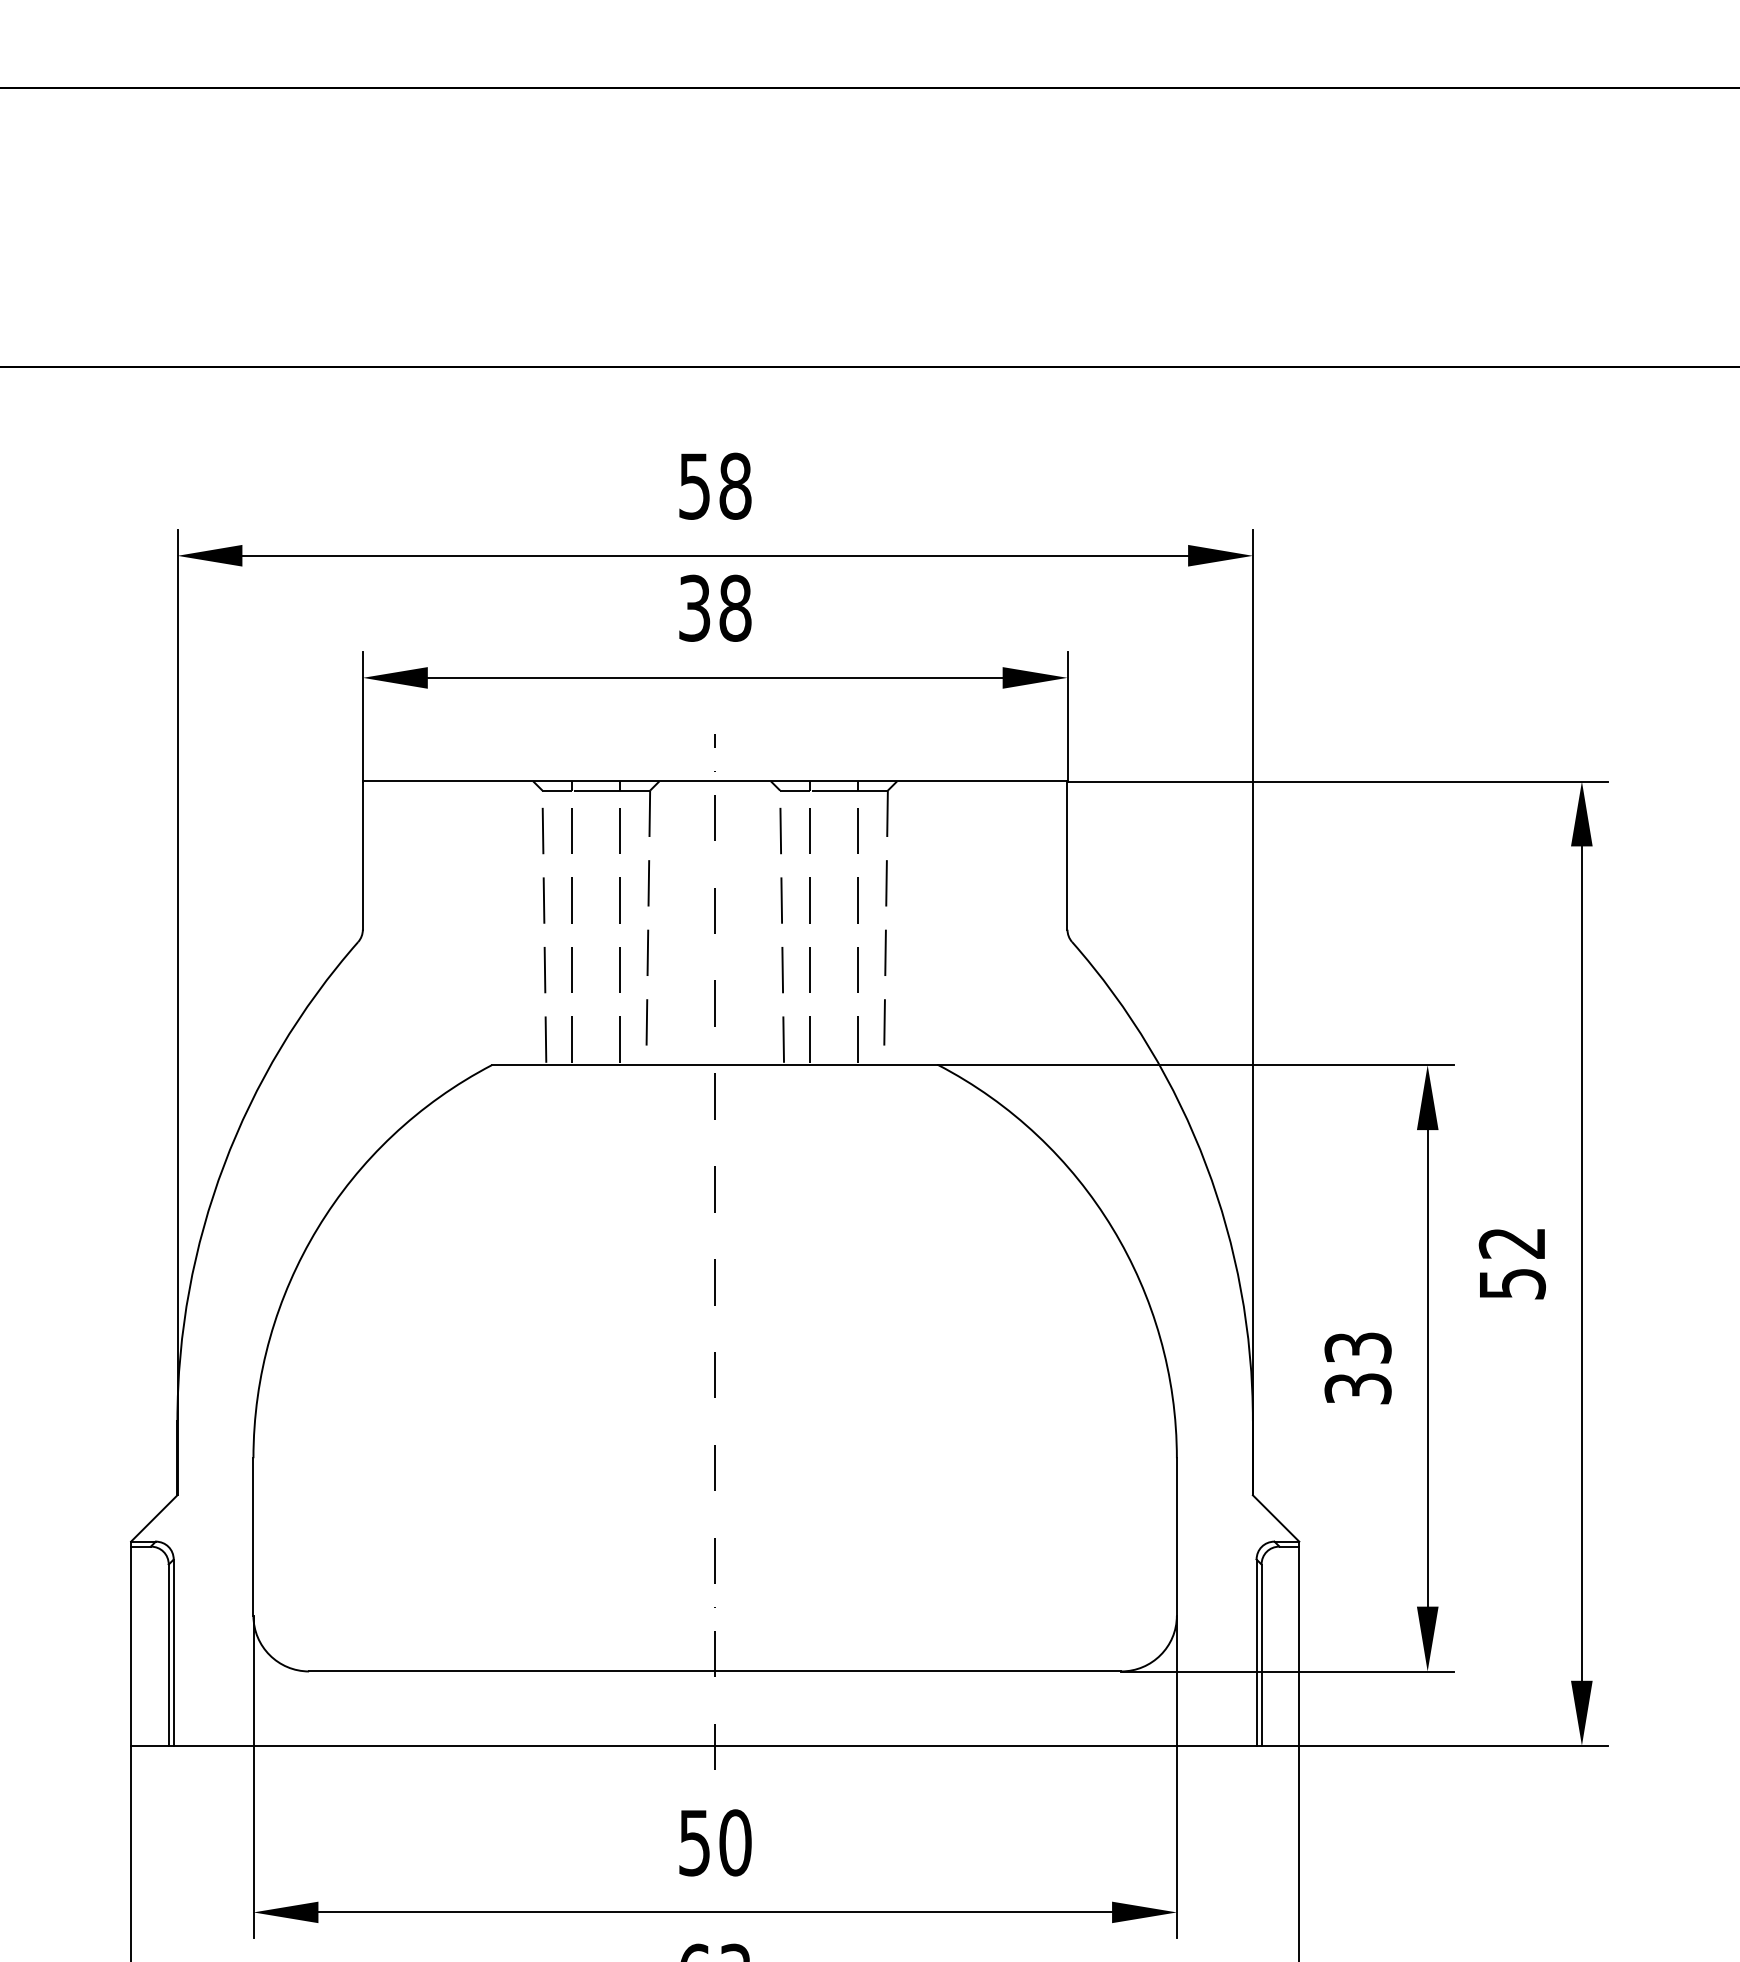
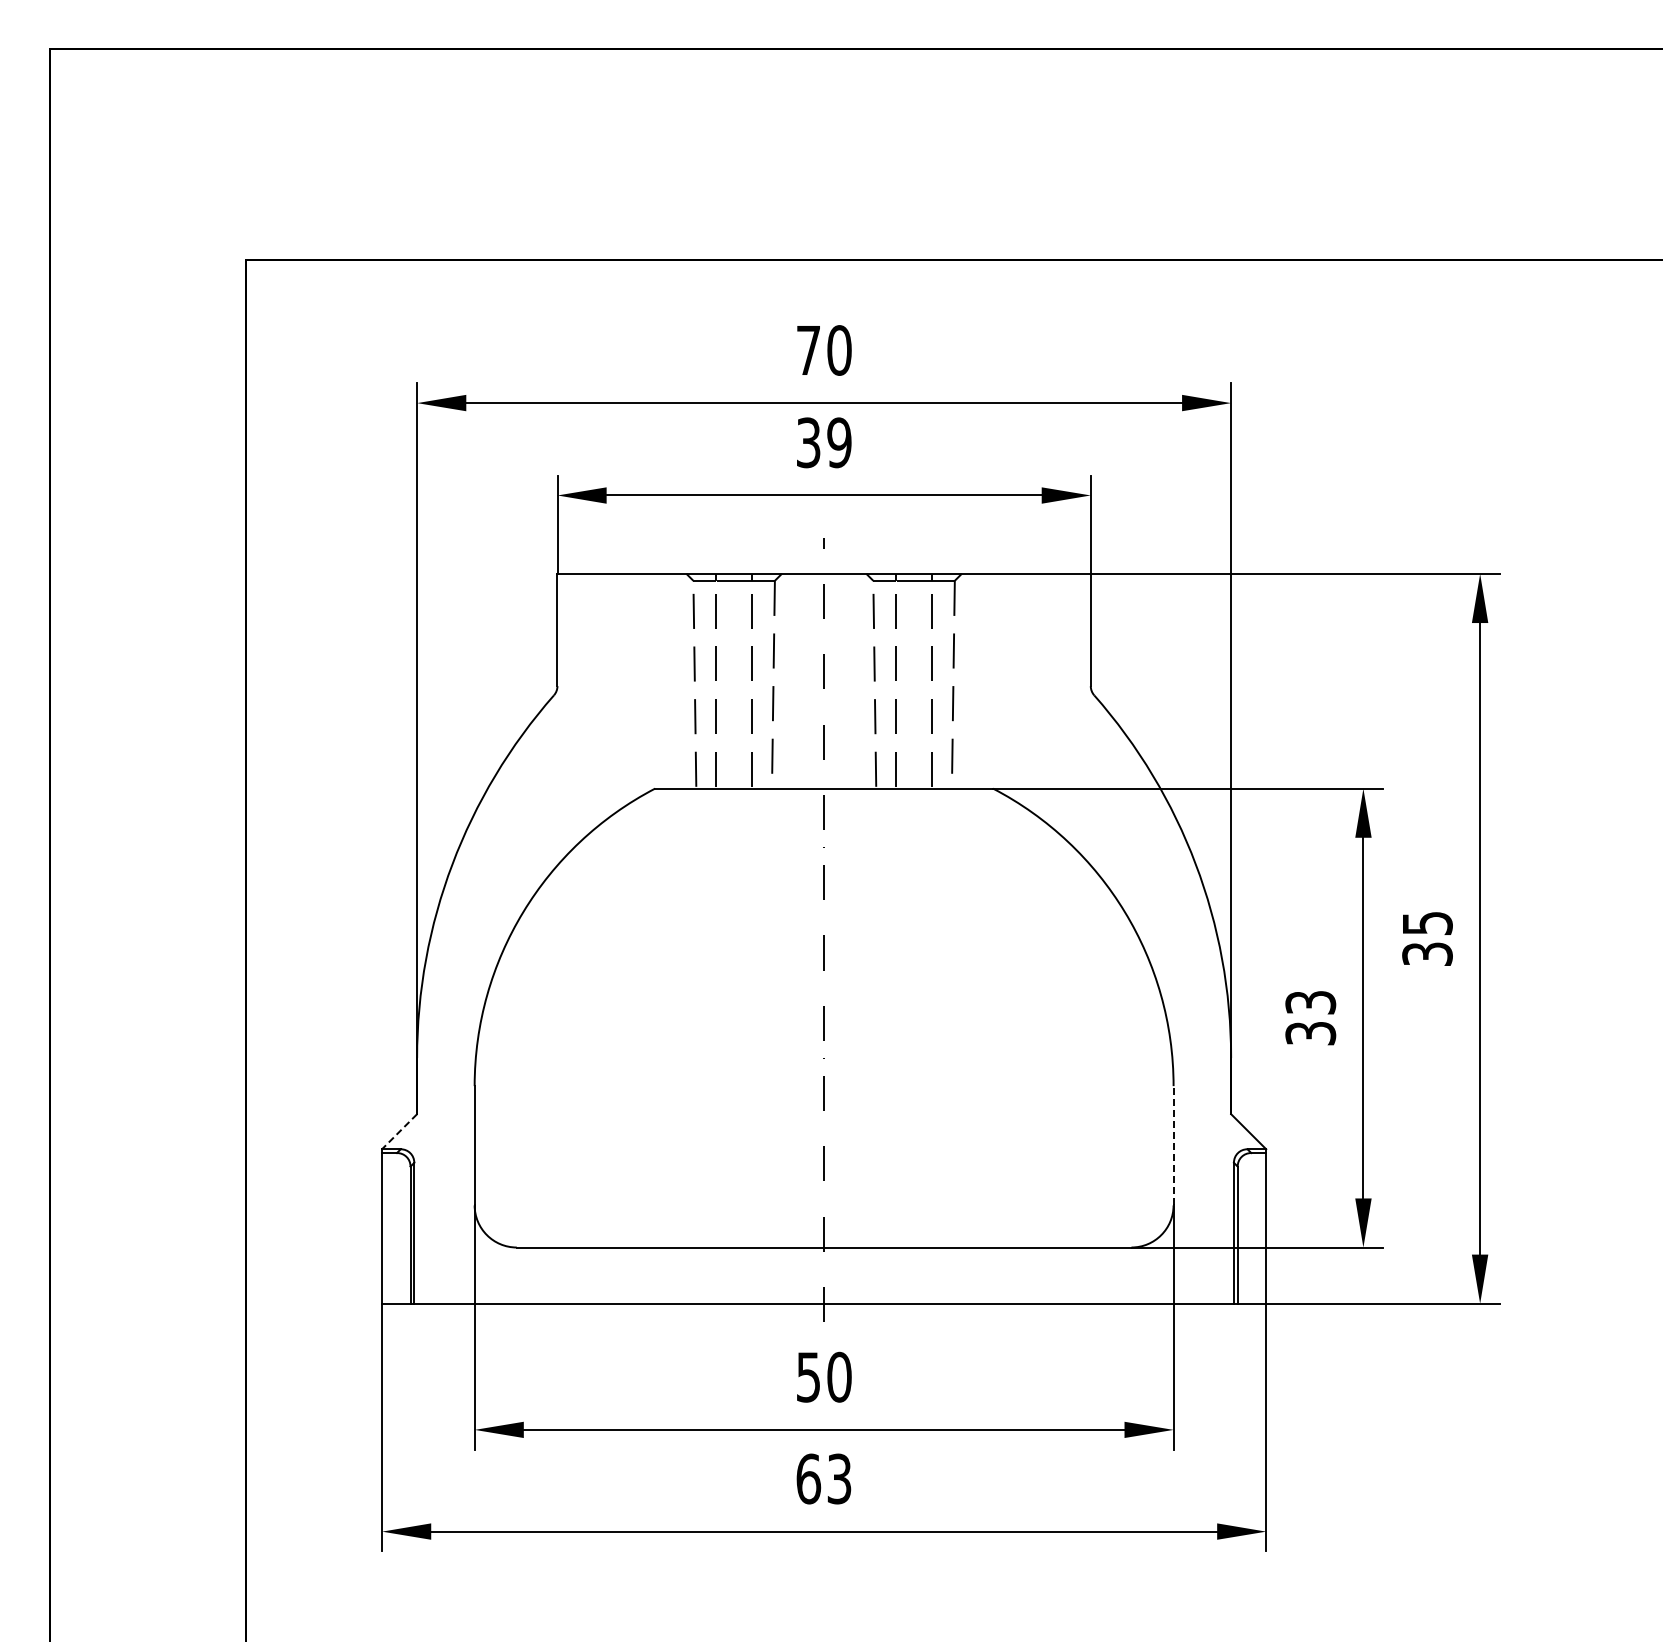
text: (715, 486) -> (824, 350), 58 -> 70
text: (735, 607) -> (839, 442), 38 -> 39
text: (1512, 1263) -> (1427, 938), 52 -> 35
line: (154, 1518) -> (399, 1131), solid -> dashed
line: (1176, 1536) -> (1173, 1145), solid -> dashed

